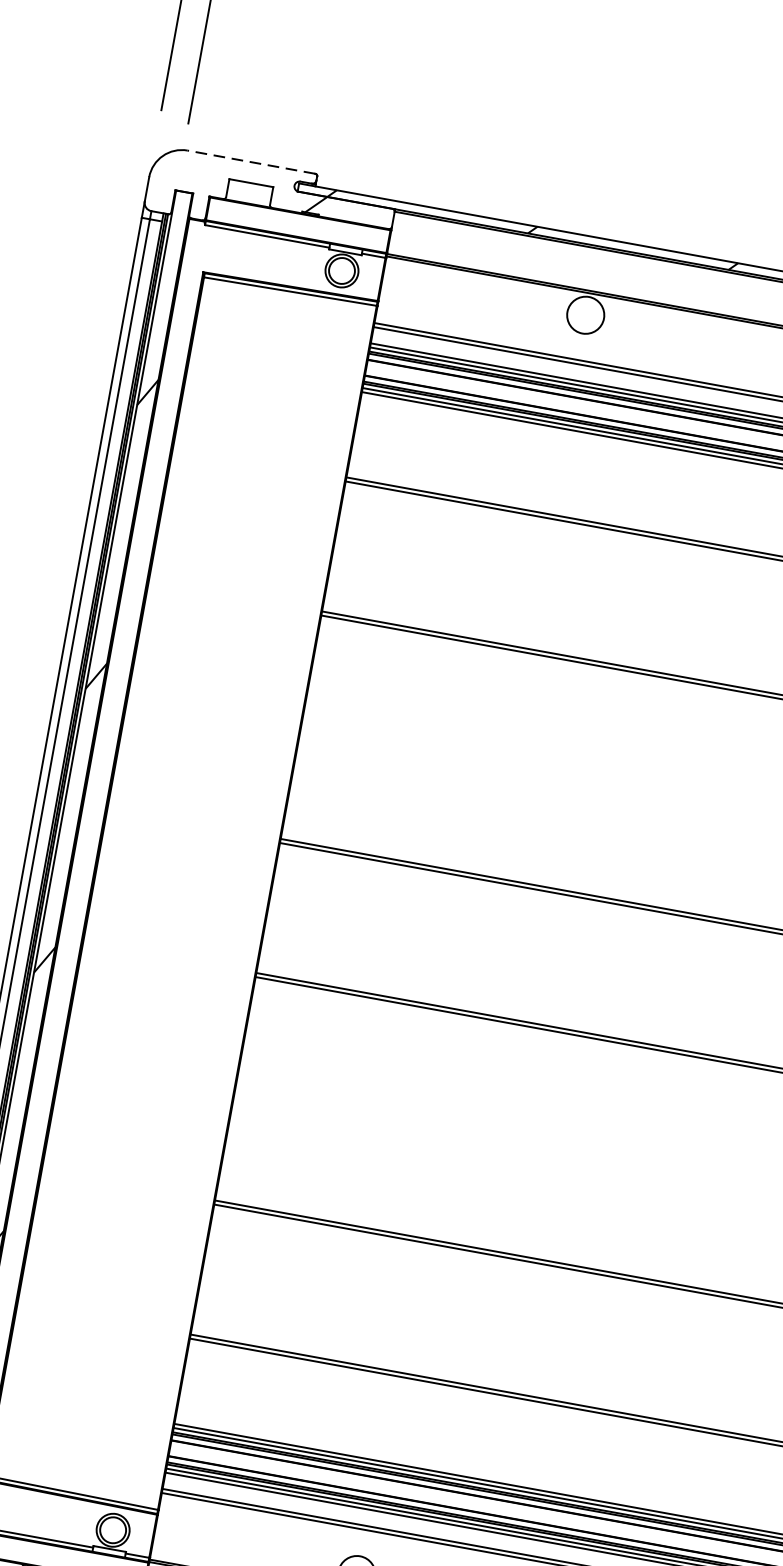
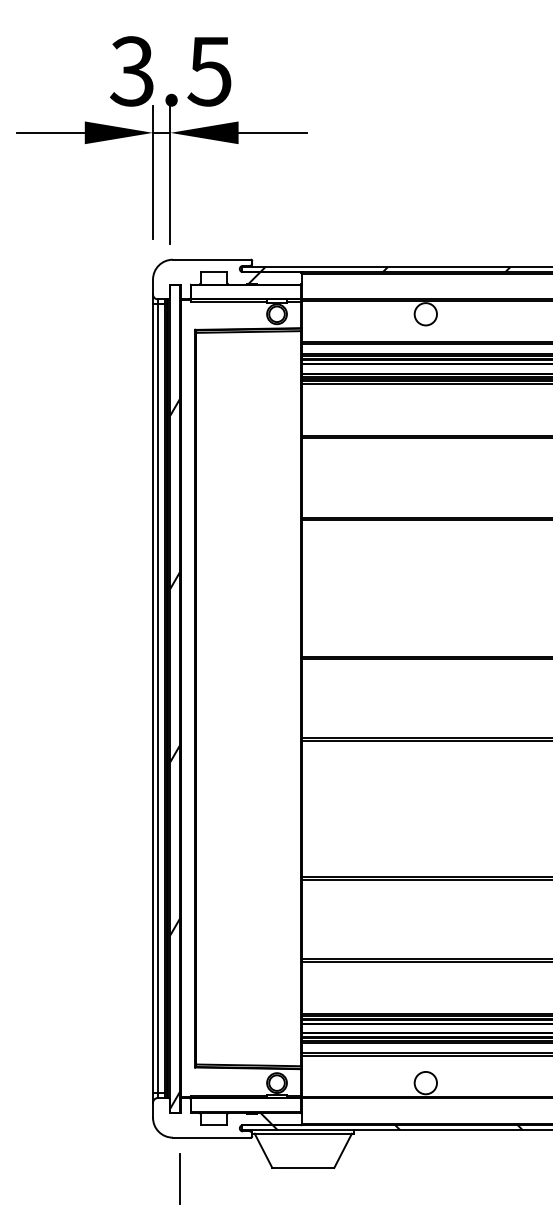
line: (250, 161) -> (211, 259), dashed -> solid

